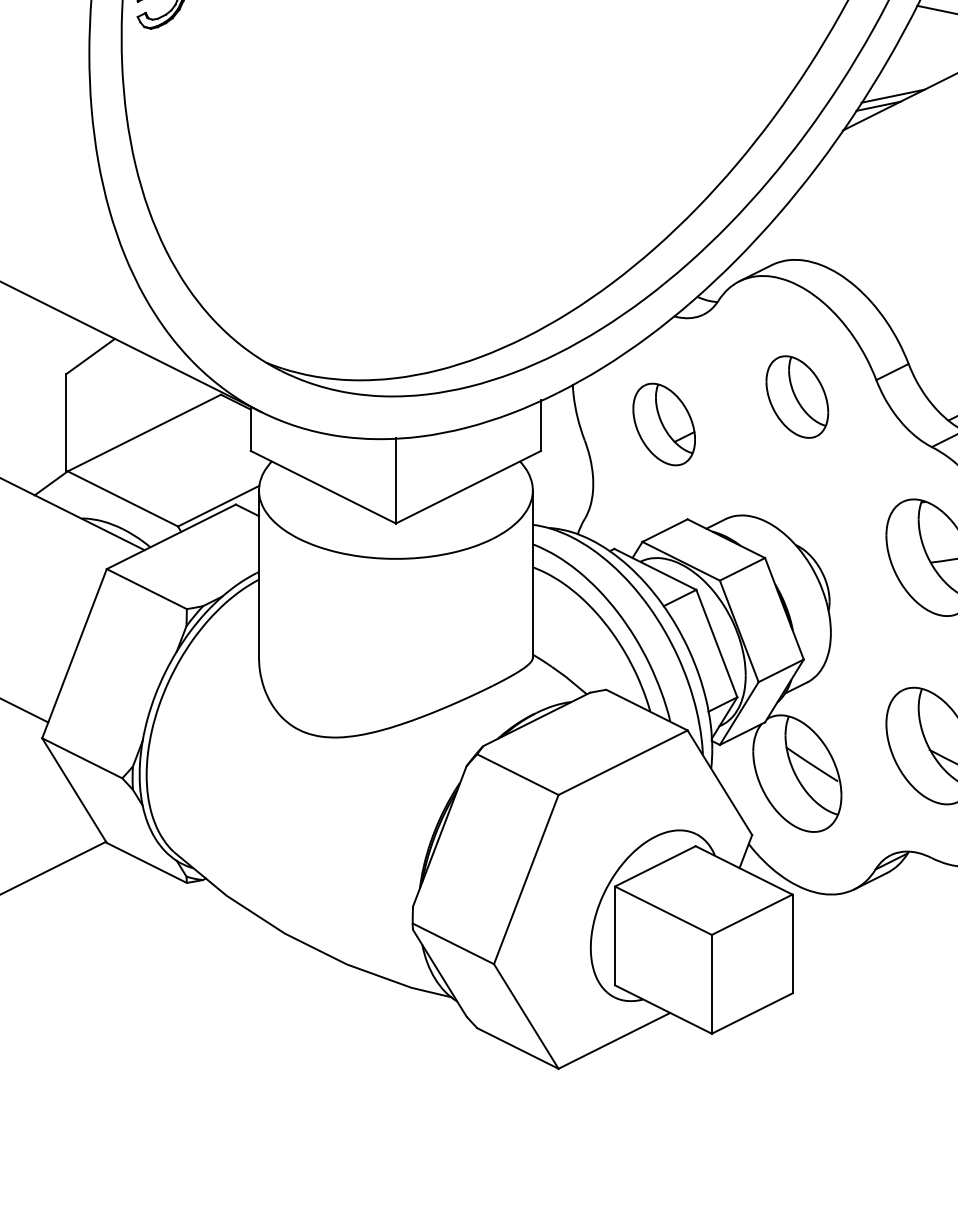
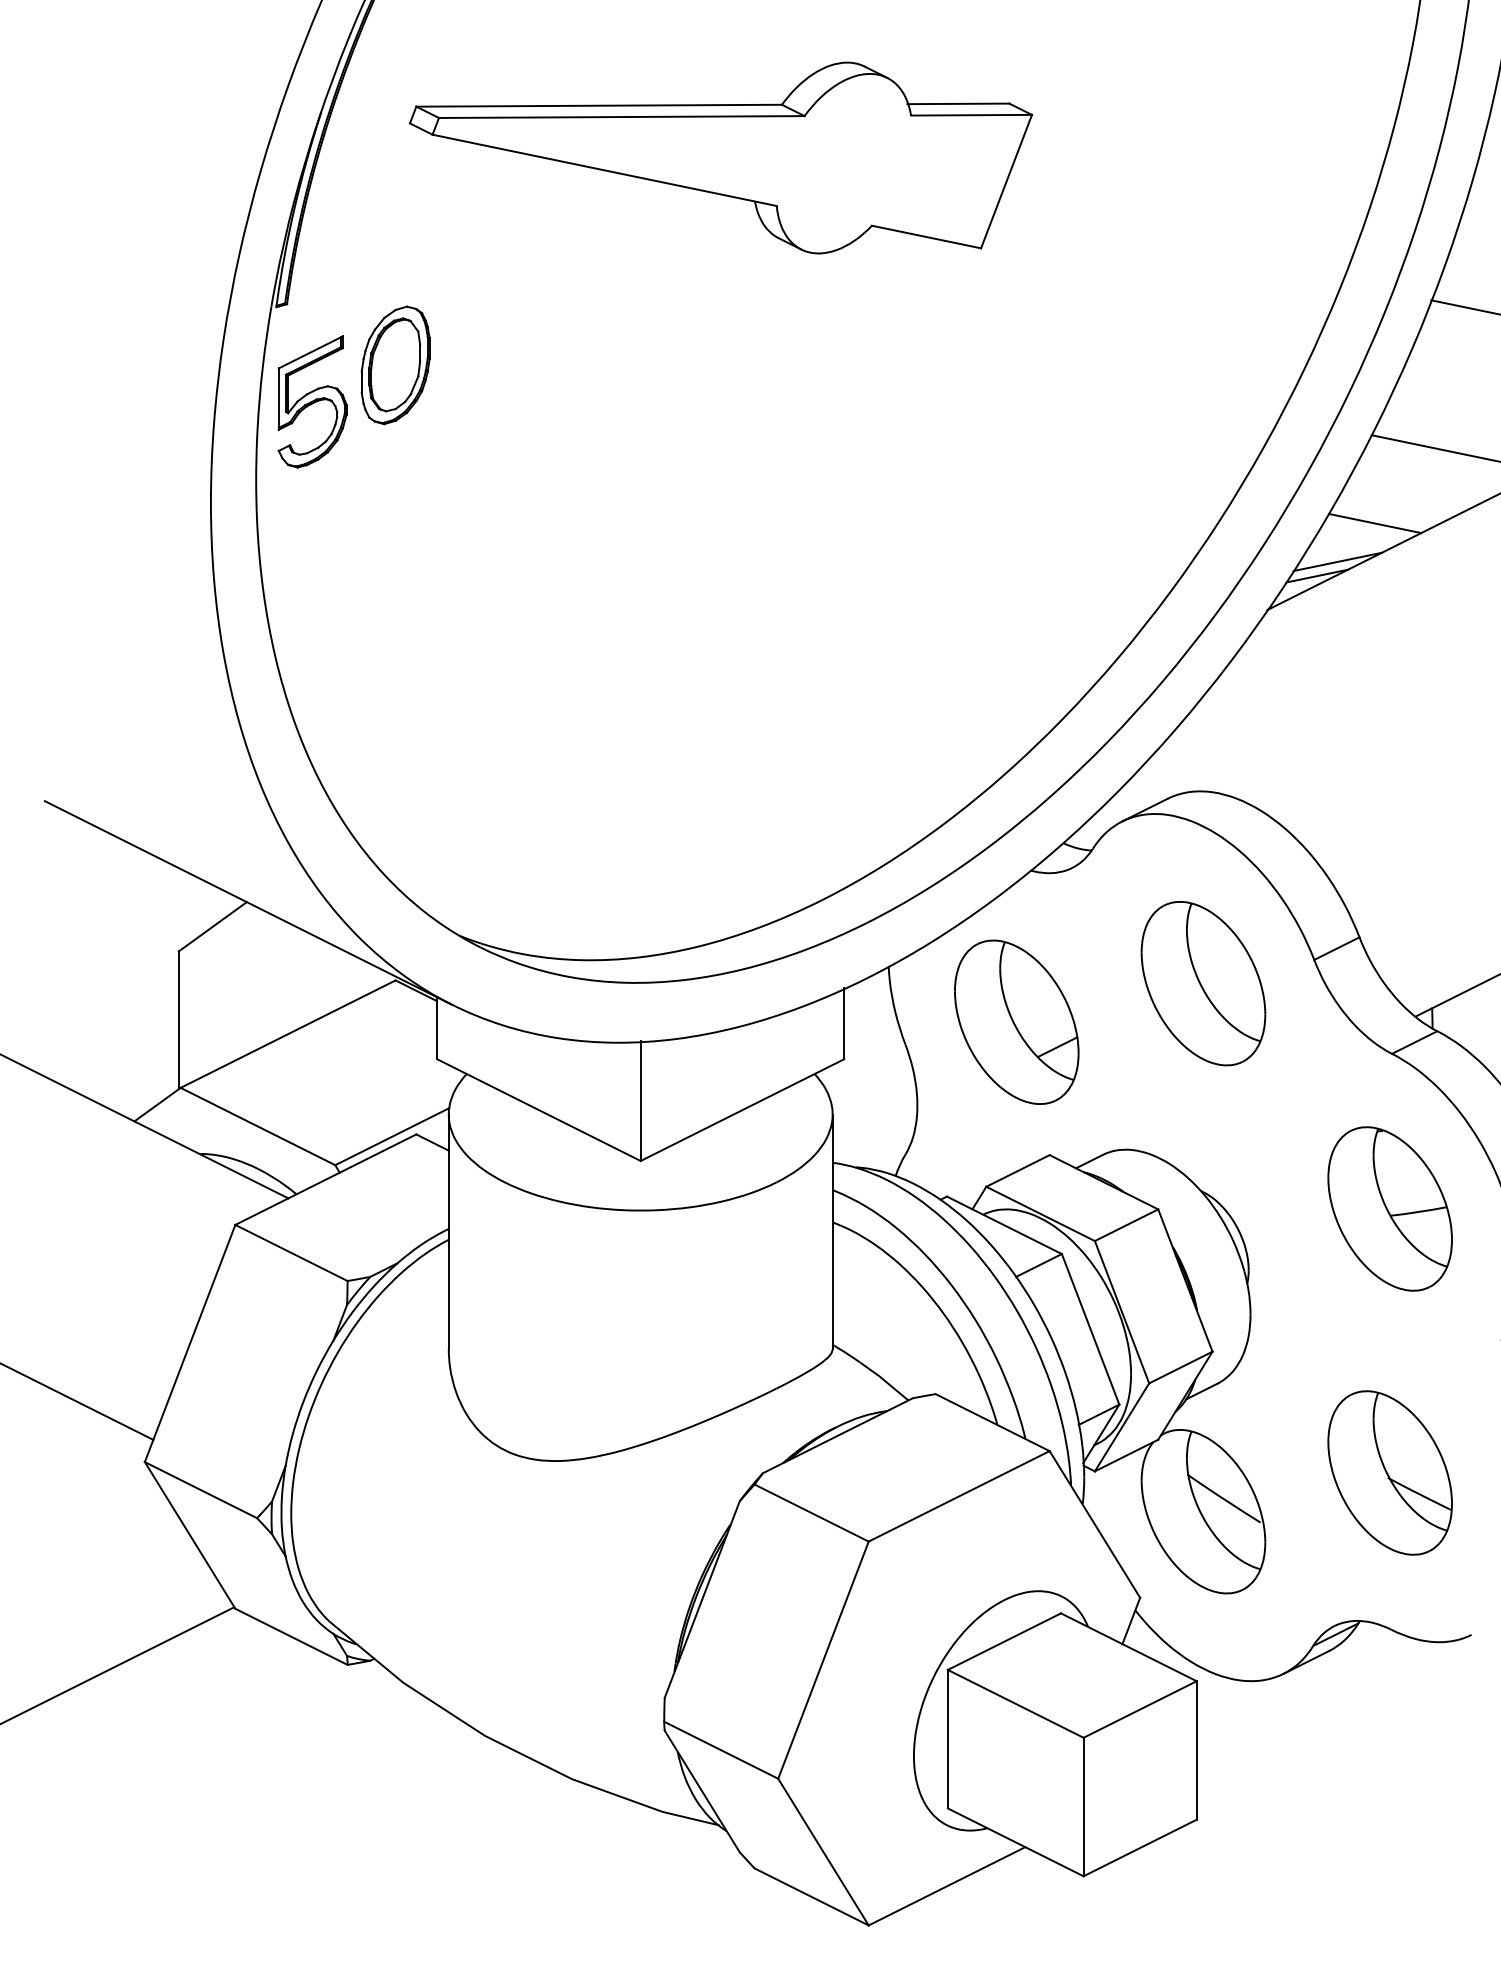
line: (919, 68) -> (1374, 523), added
part: (797, 396) -> (1203, 983), size x1.43
part: (663, 424) -> (1016, 1021), size x1.43

